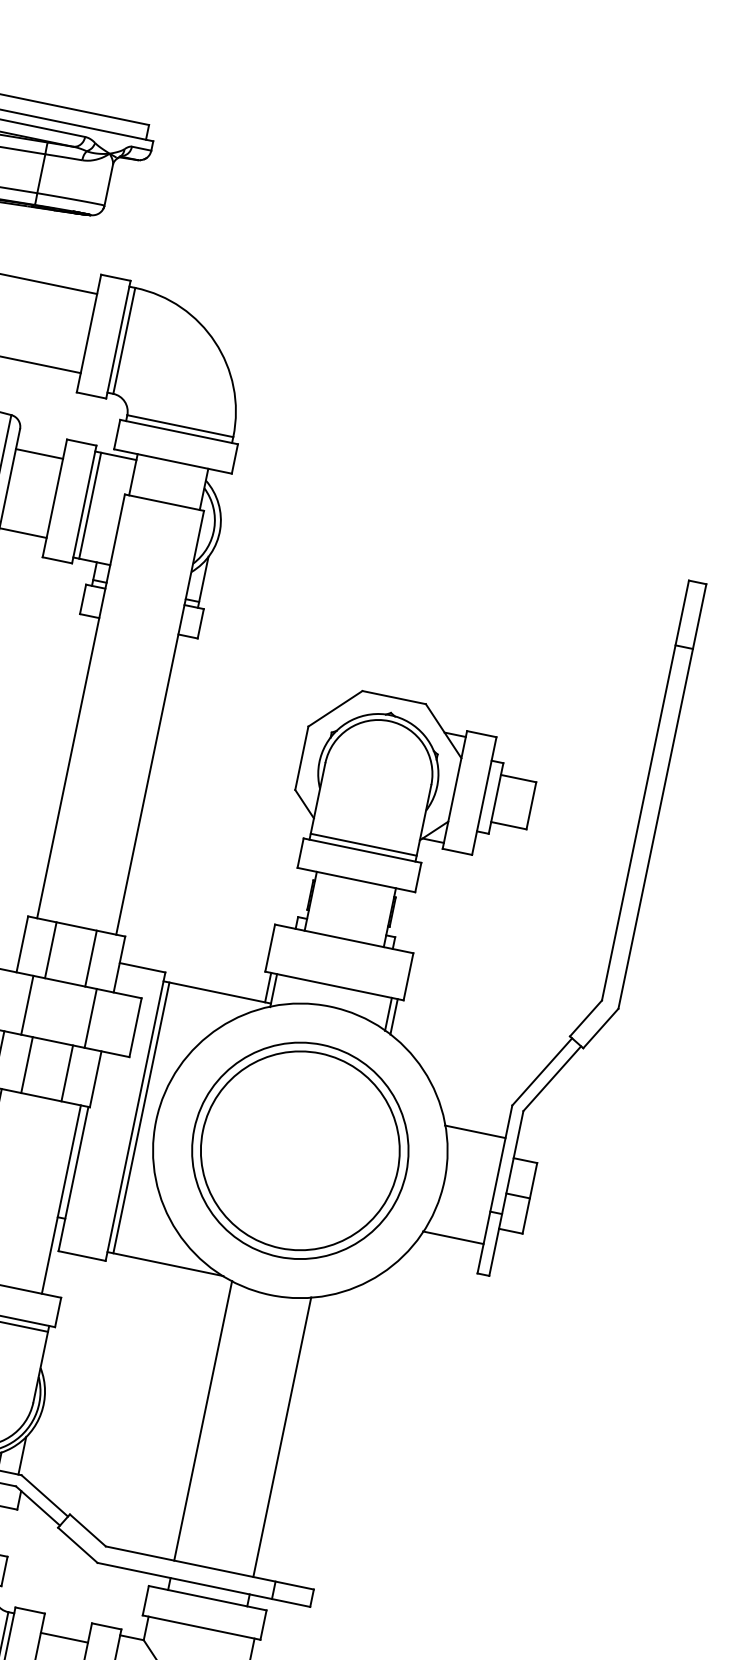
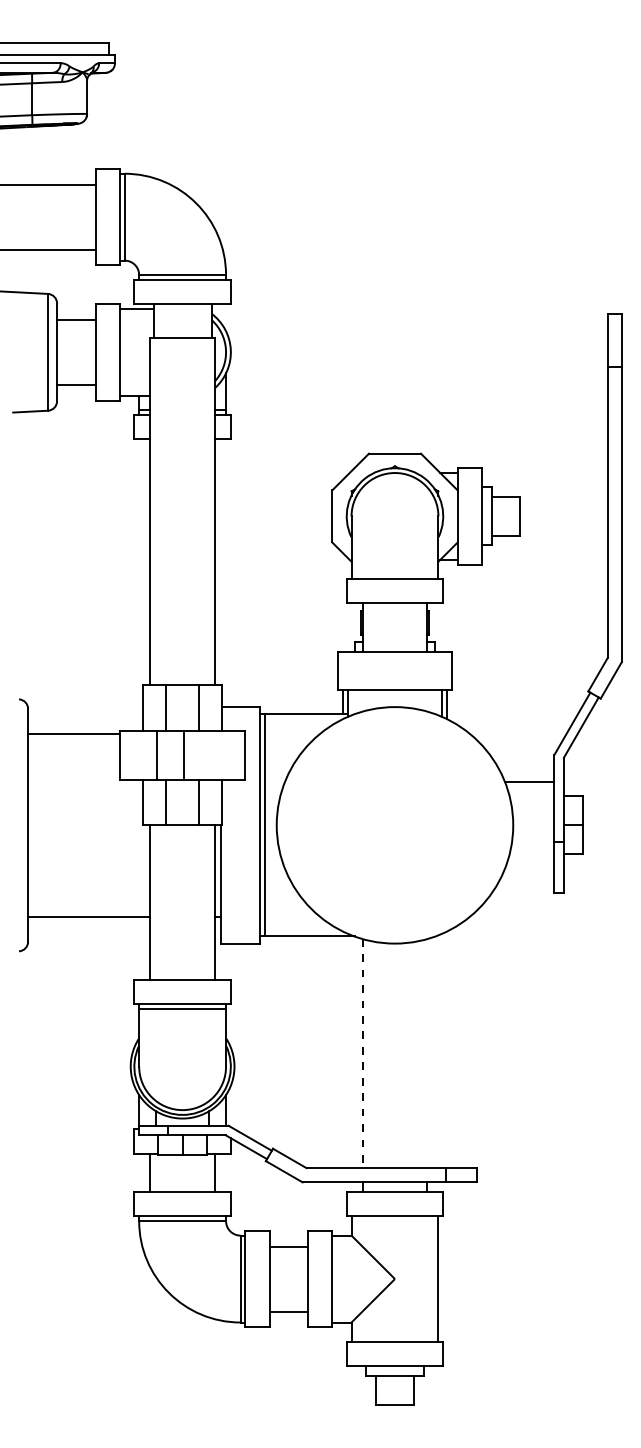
line: (90, 504) -> (124, 351), removed
line: (363, 844) -> (394, 574), removed
line: (90, 1018) -> (183, 755), moved
part: (299, 1150) -> (394, 825), removed
line: (453, 1237) -> (529, 868), removed
line: (203, 1420) -> (362, 1053), solid -> dashed
line: (282, 1437) -> (427, 1053), removed

